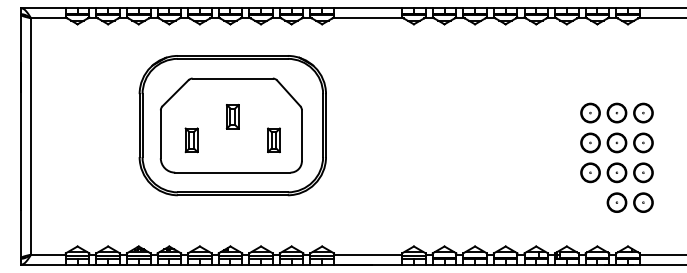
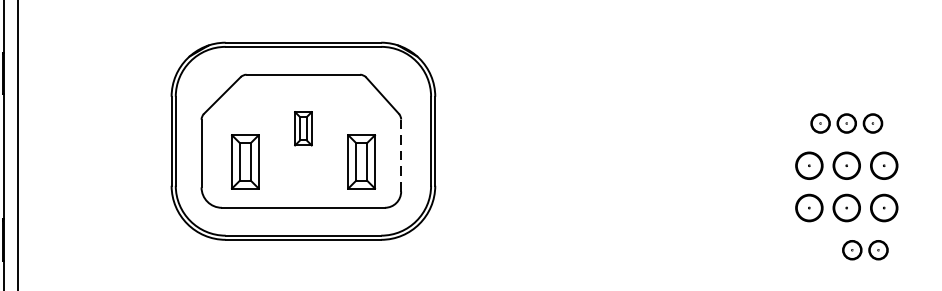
part: (616, 112) -> (846, 122), size x0.7
line: (301, 135) -> (400, 155), solid -> dashed
part: (191, 140) -> (244, 162), size x1.6
part: (273, 140) -> (360, 162), size x1.6
part: (629, 202) -> (864, 250), size x0.7

